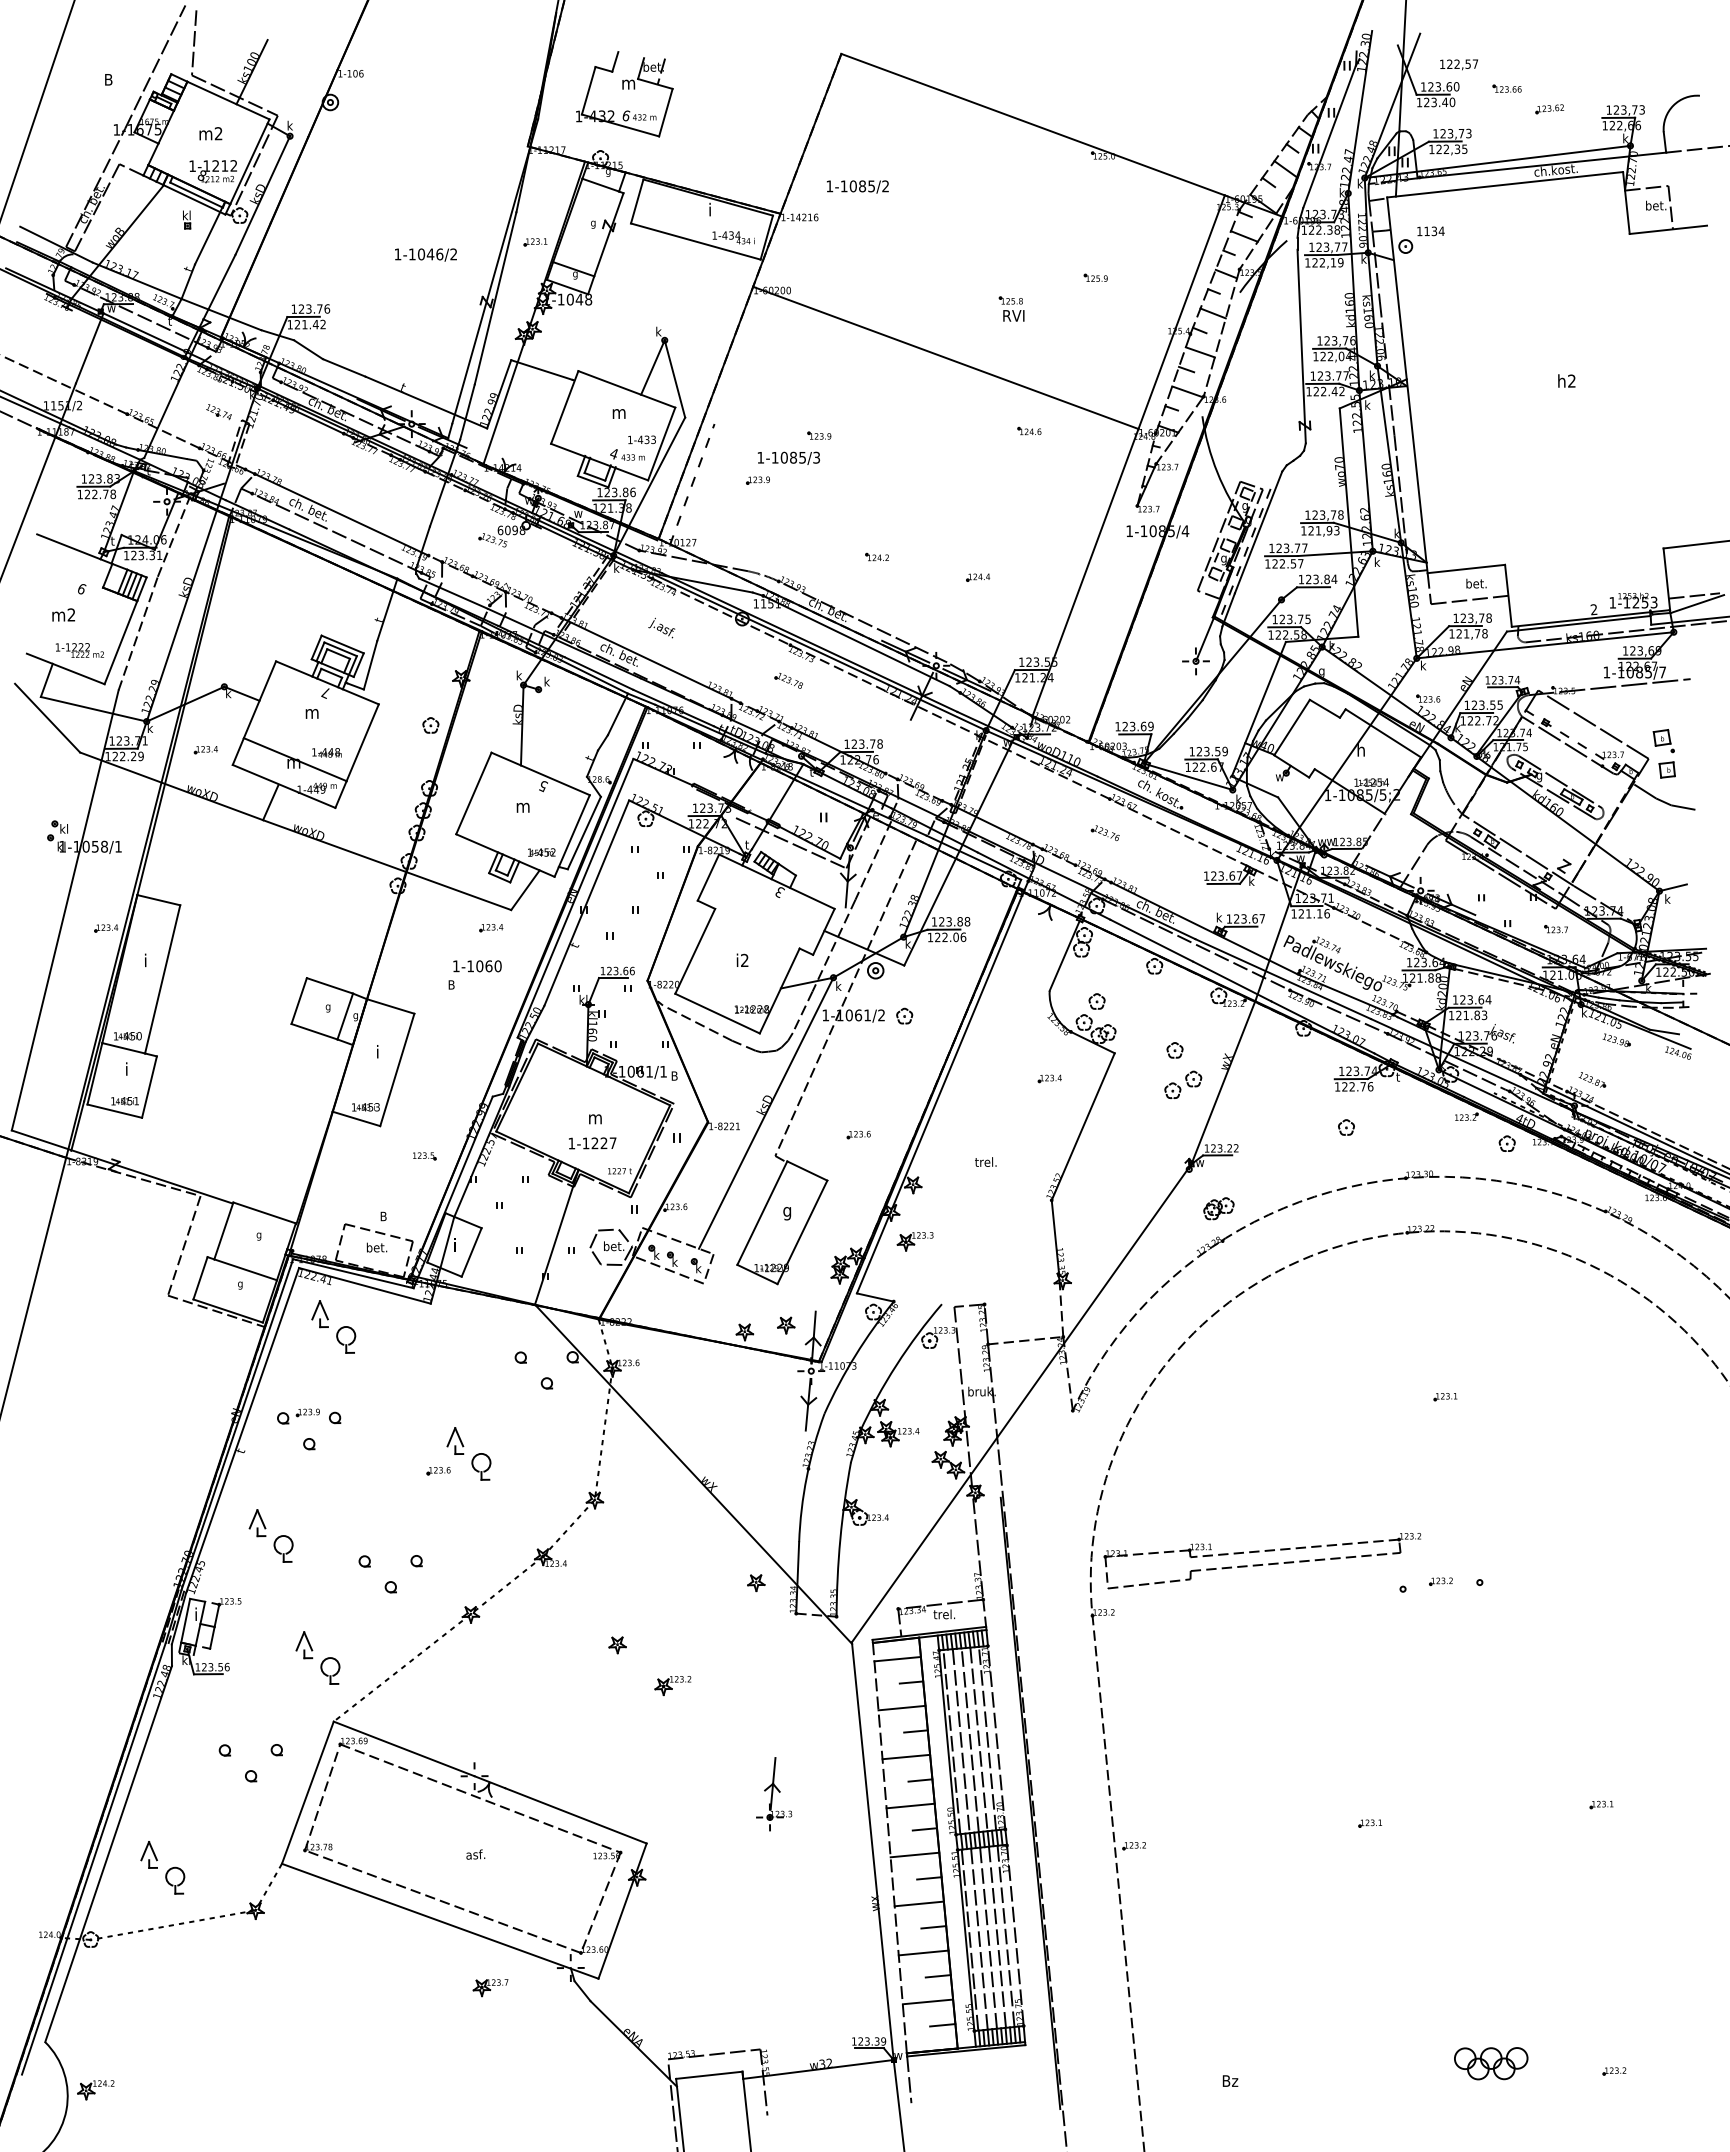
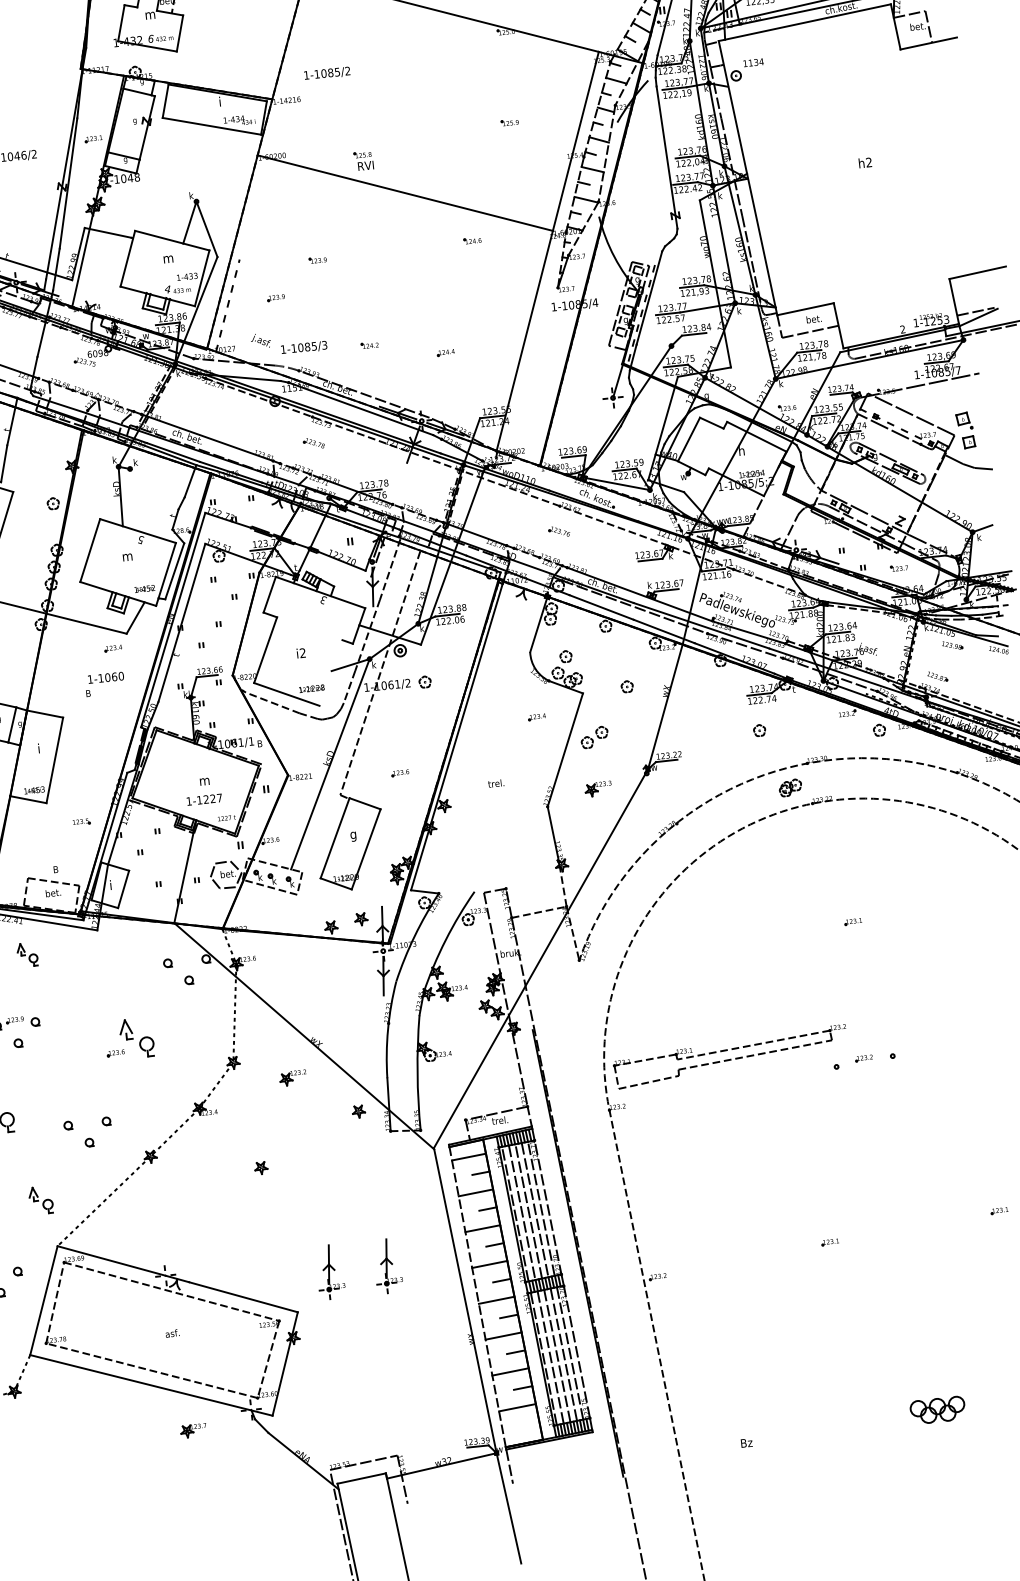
part: (1011, 308) -> (363, 160), moved
text: (788, 457) -> (303, 347), moved
text: (661, 627) -> (260, 340), moved
line: (791, 843) -> (328, 563), removed
line: (779, 990) -> (330, 672), removed
part: (1183, 1084) -> (594, 737), moved
text: (1370, 1086) -> (774, 698), 122.76 -> 122.74
part: (1218, 1208) -> (790, 787), moved
part: (914, 1241) -> (597, 788), moved
part: (333, 1326) -> (27, 954), size x0.6
part: (317, 1657) -> (40, 1200), size x0.7
part: (672, 1686) -> (292, 1078), moved
part: (696, 1794) -> (330, 1272), added
line: (942, 2025) -> (530, 1424), removed

